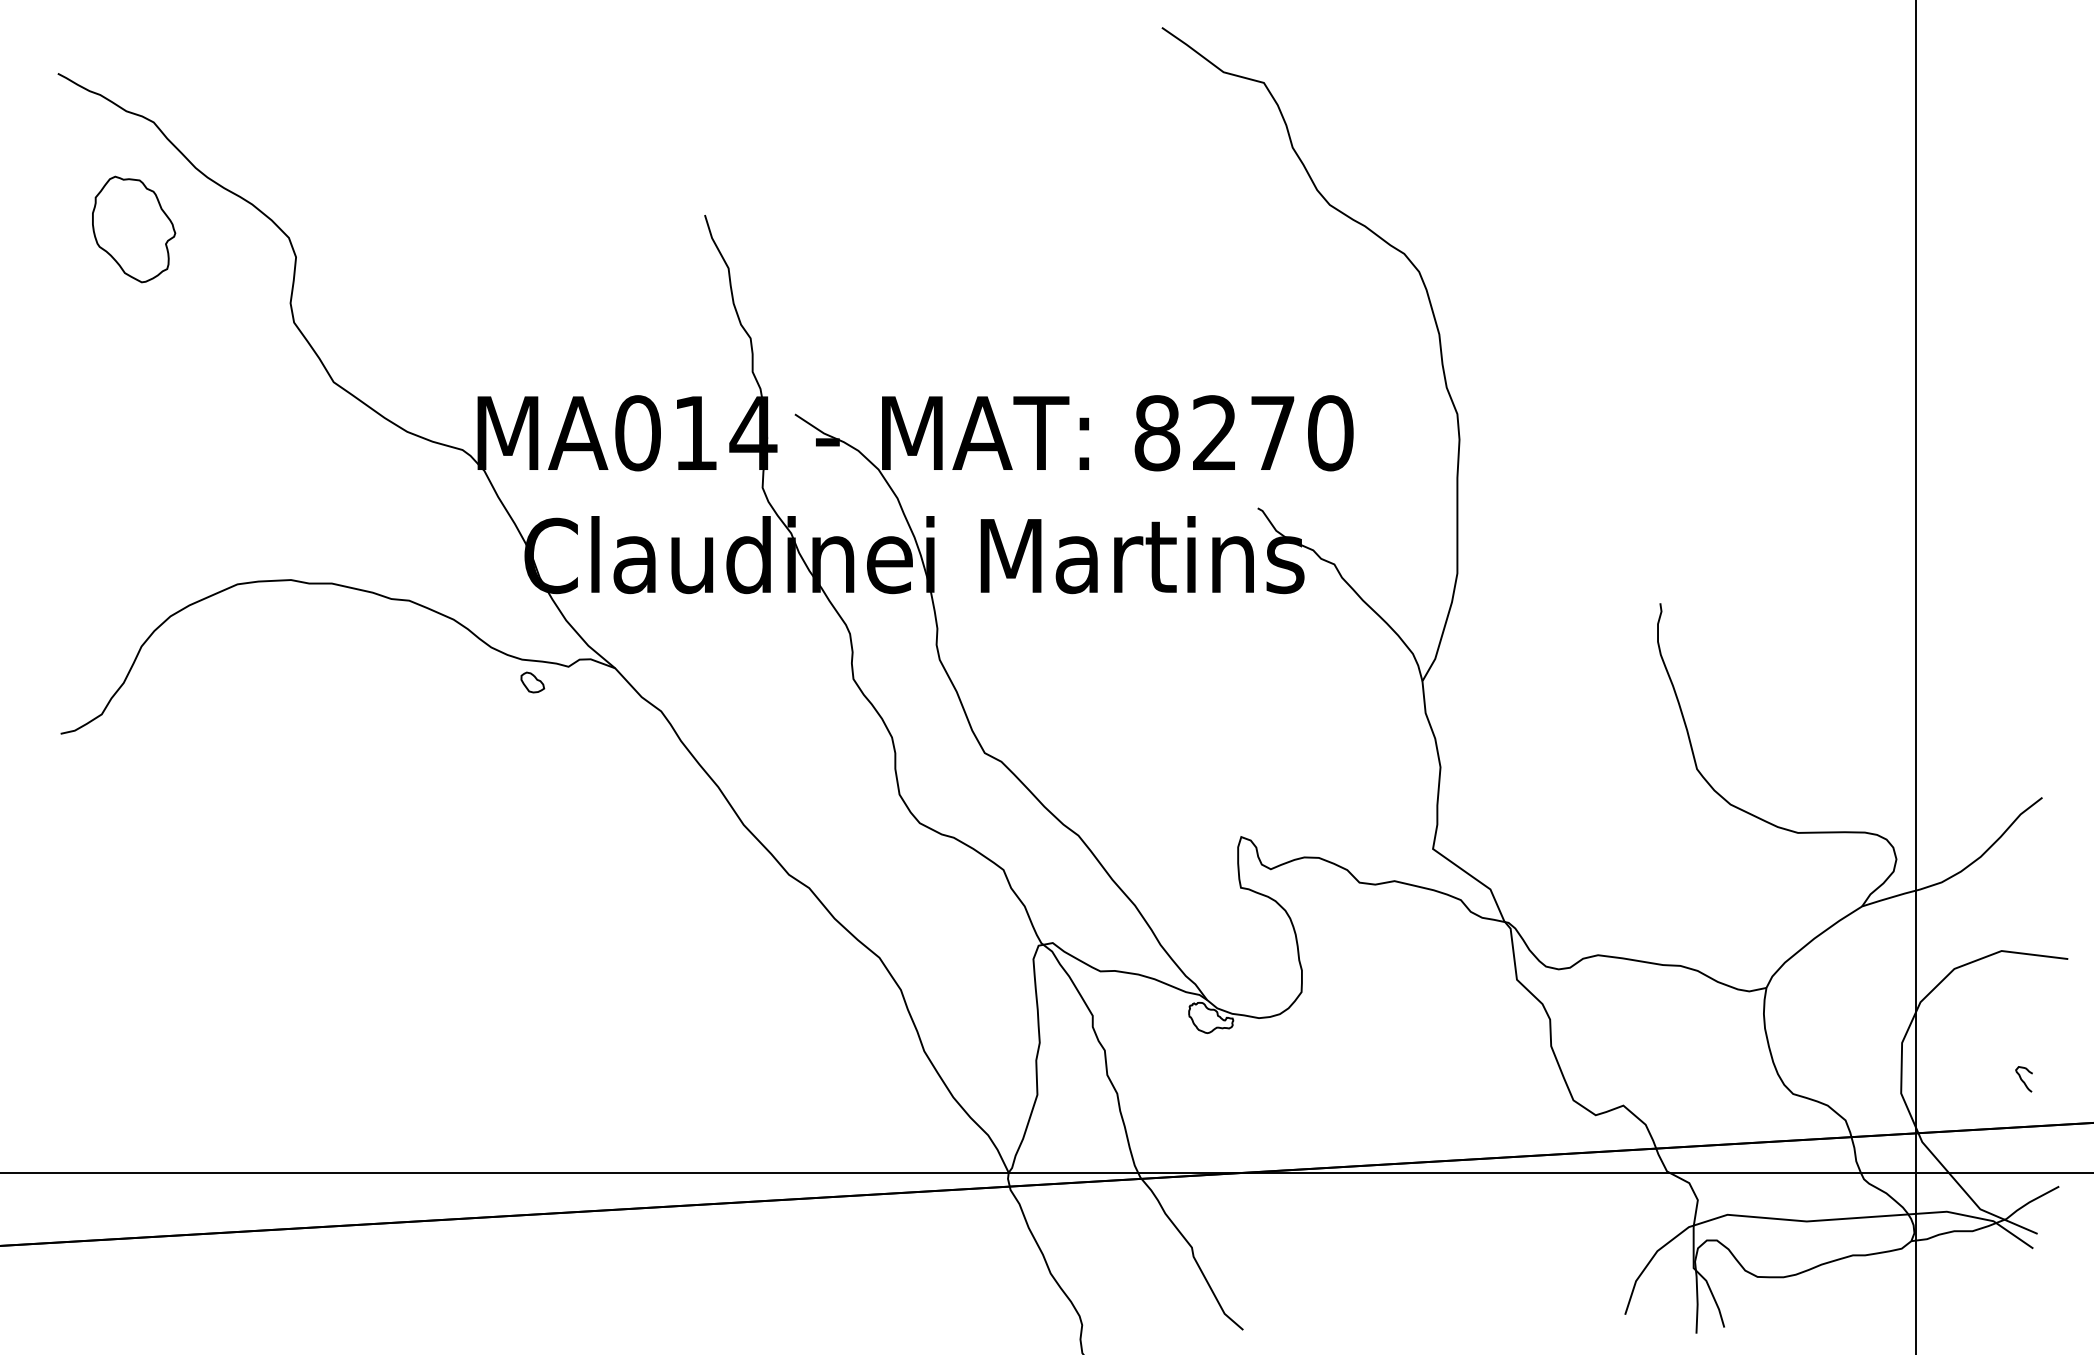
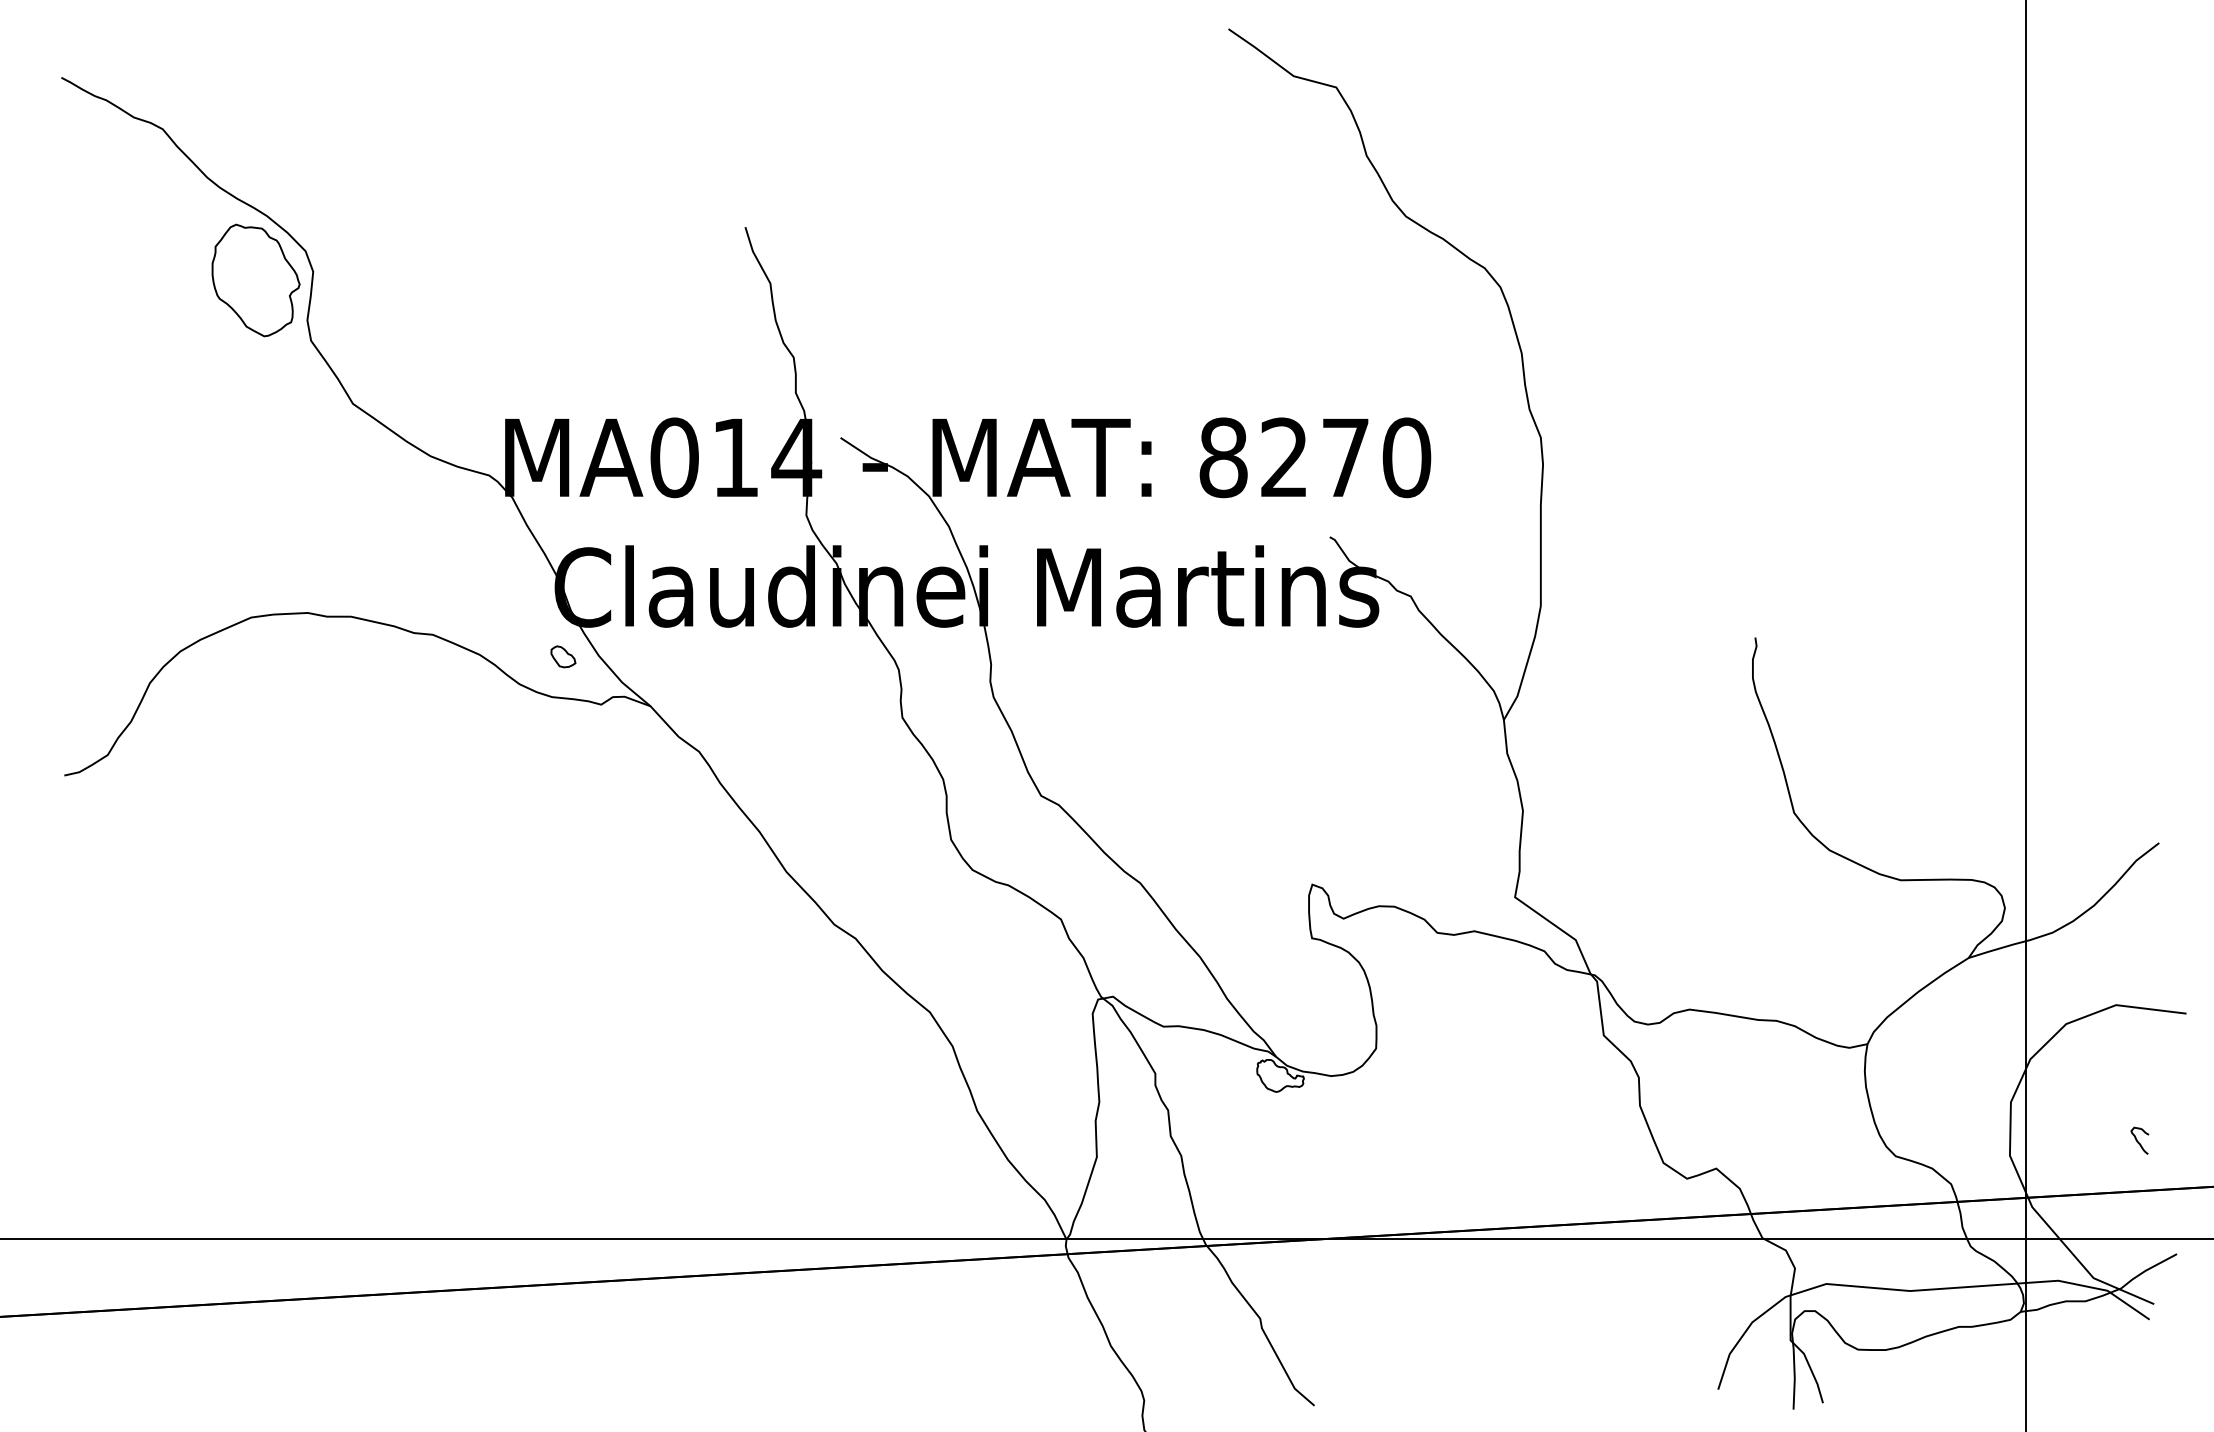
part: (134, 229) -> (256, 280), moved
part: (532, 682) -> (563, 656), moved

